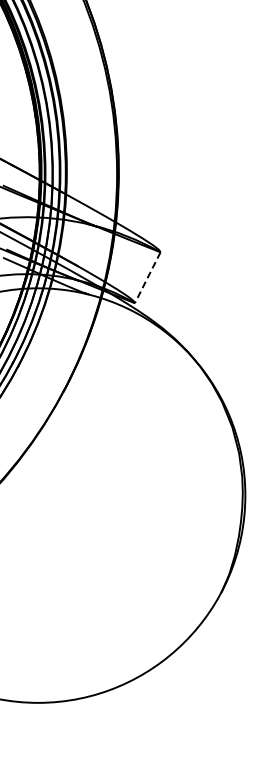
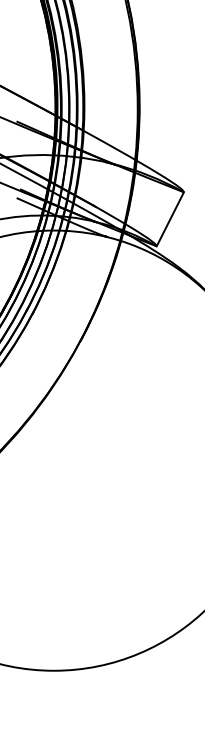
line: (147, 278) -> (170, 220), dashed -> solid

